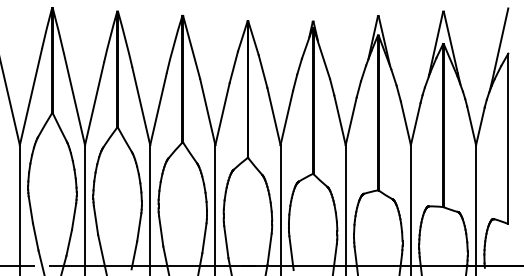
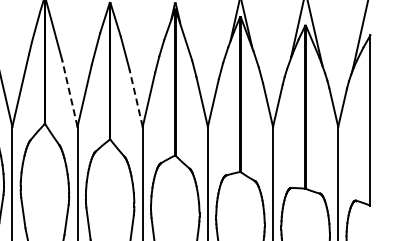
line: (207, 111) -> (69, 93), solid -> dashed
line: (273, 116) -> (135, 98), solid -> dashed

